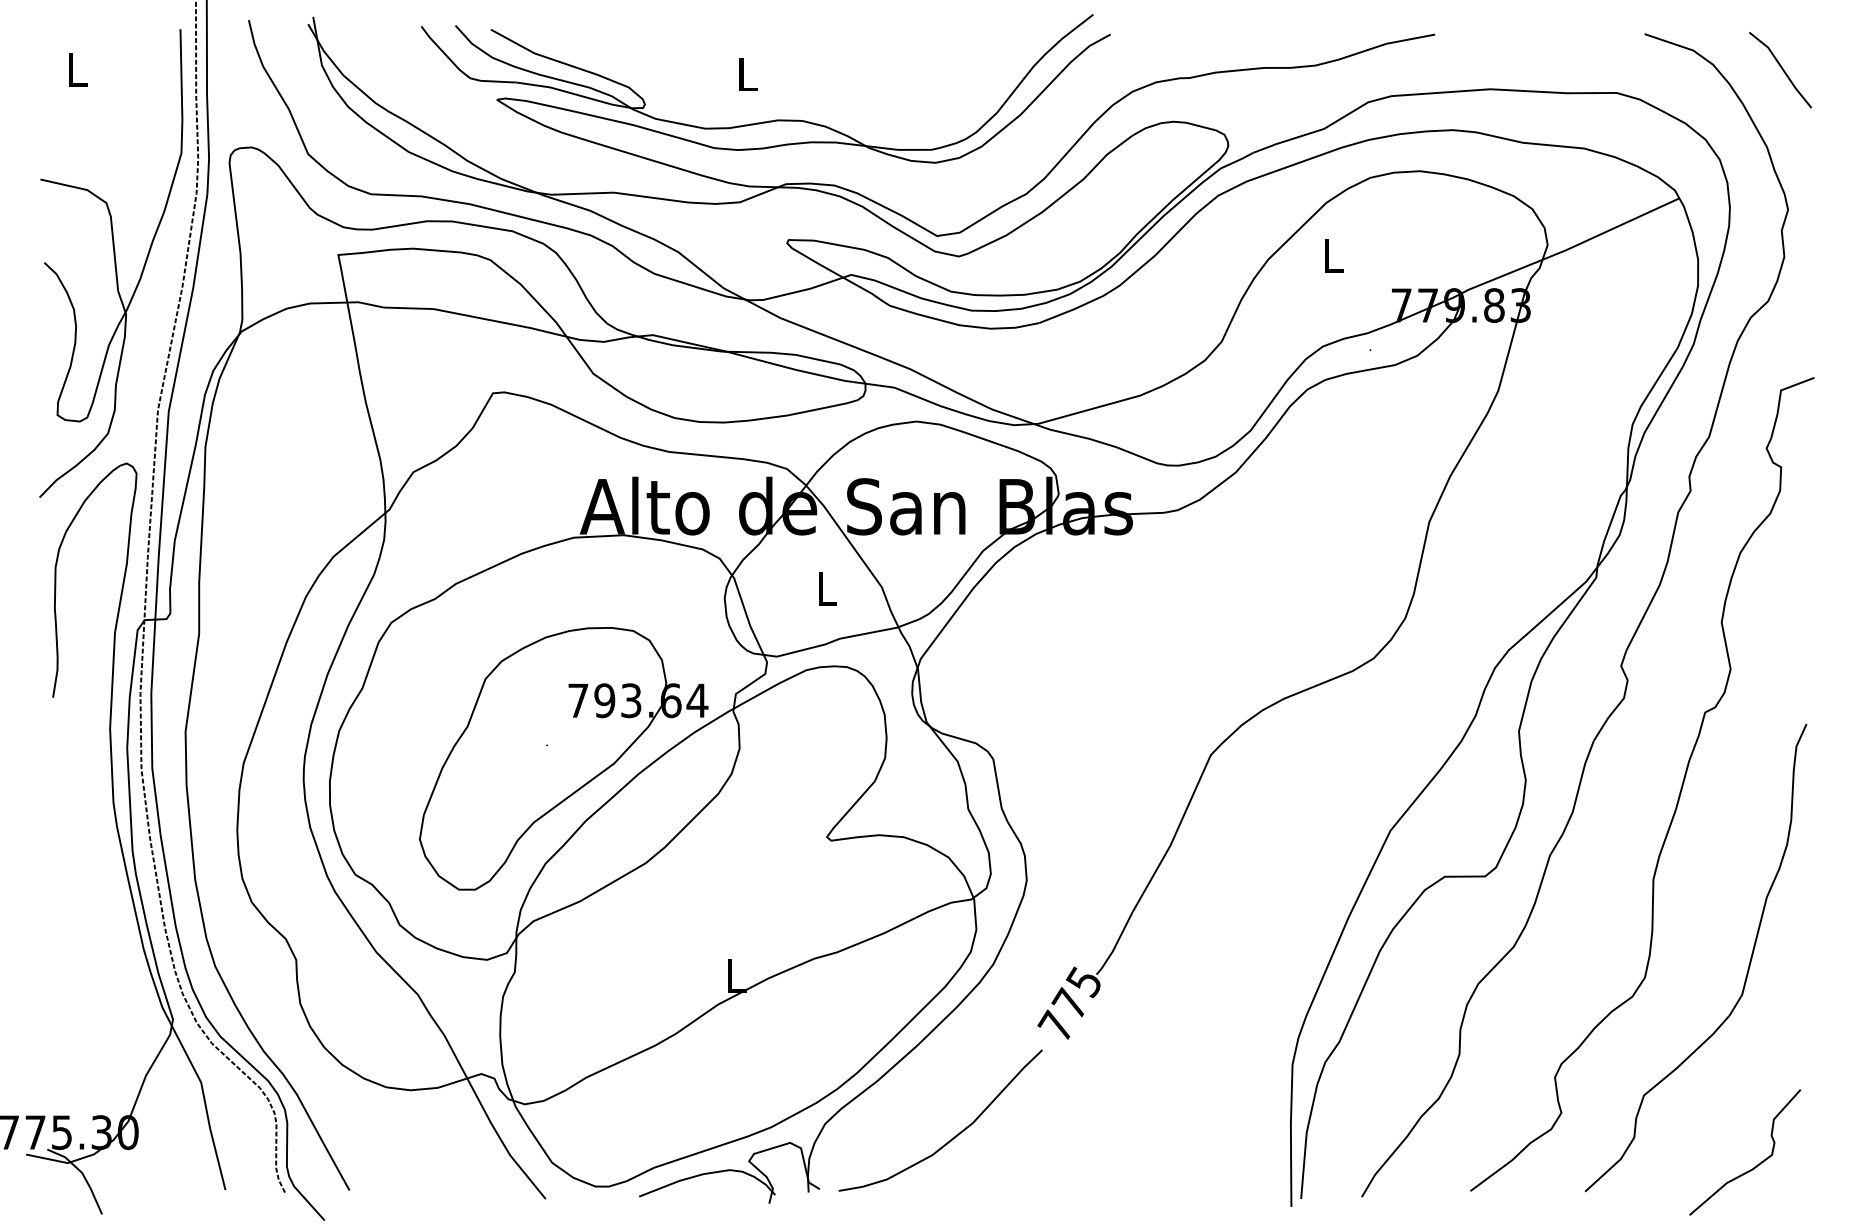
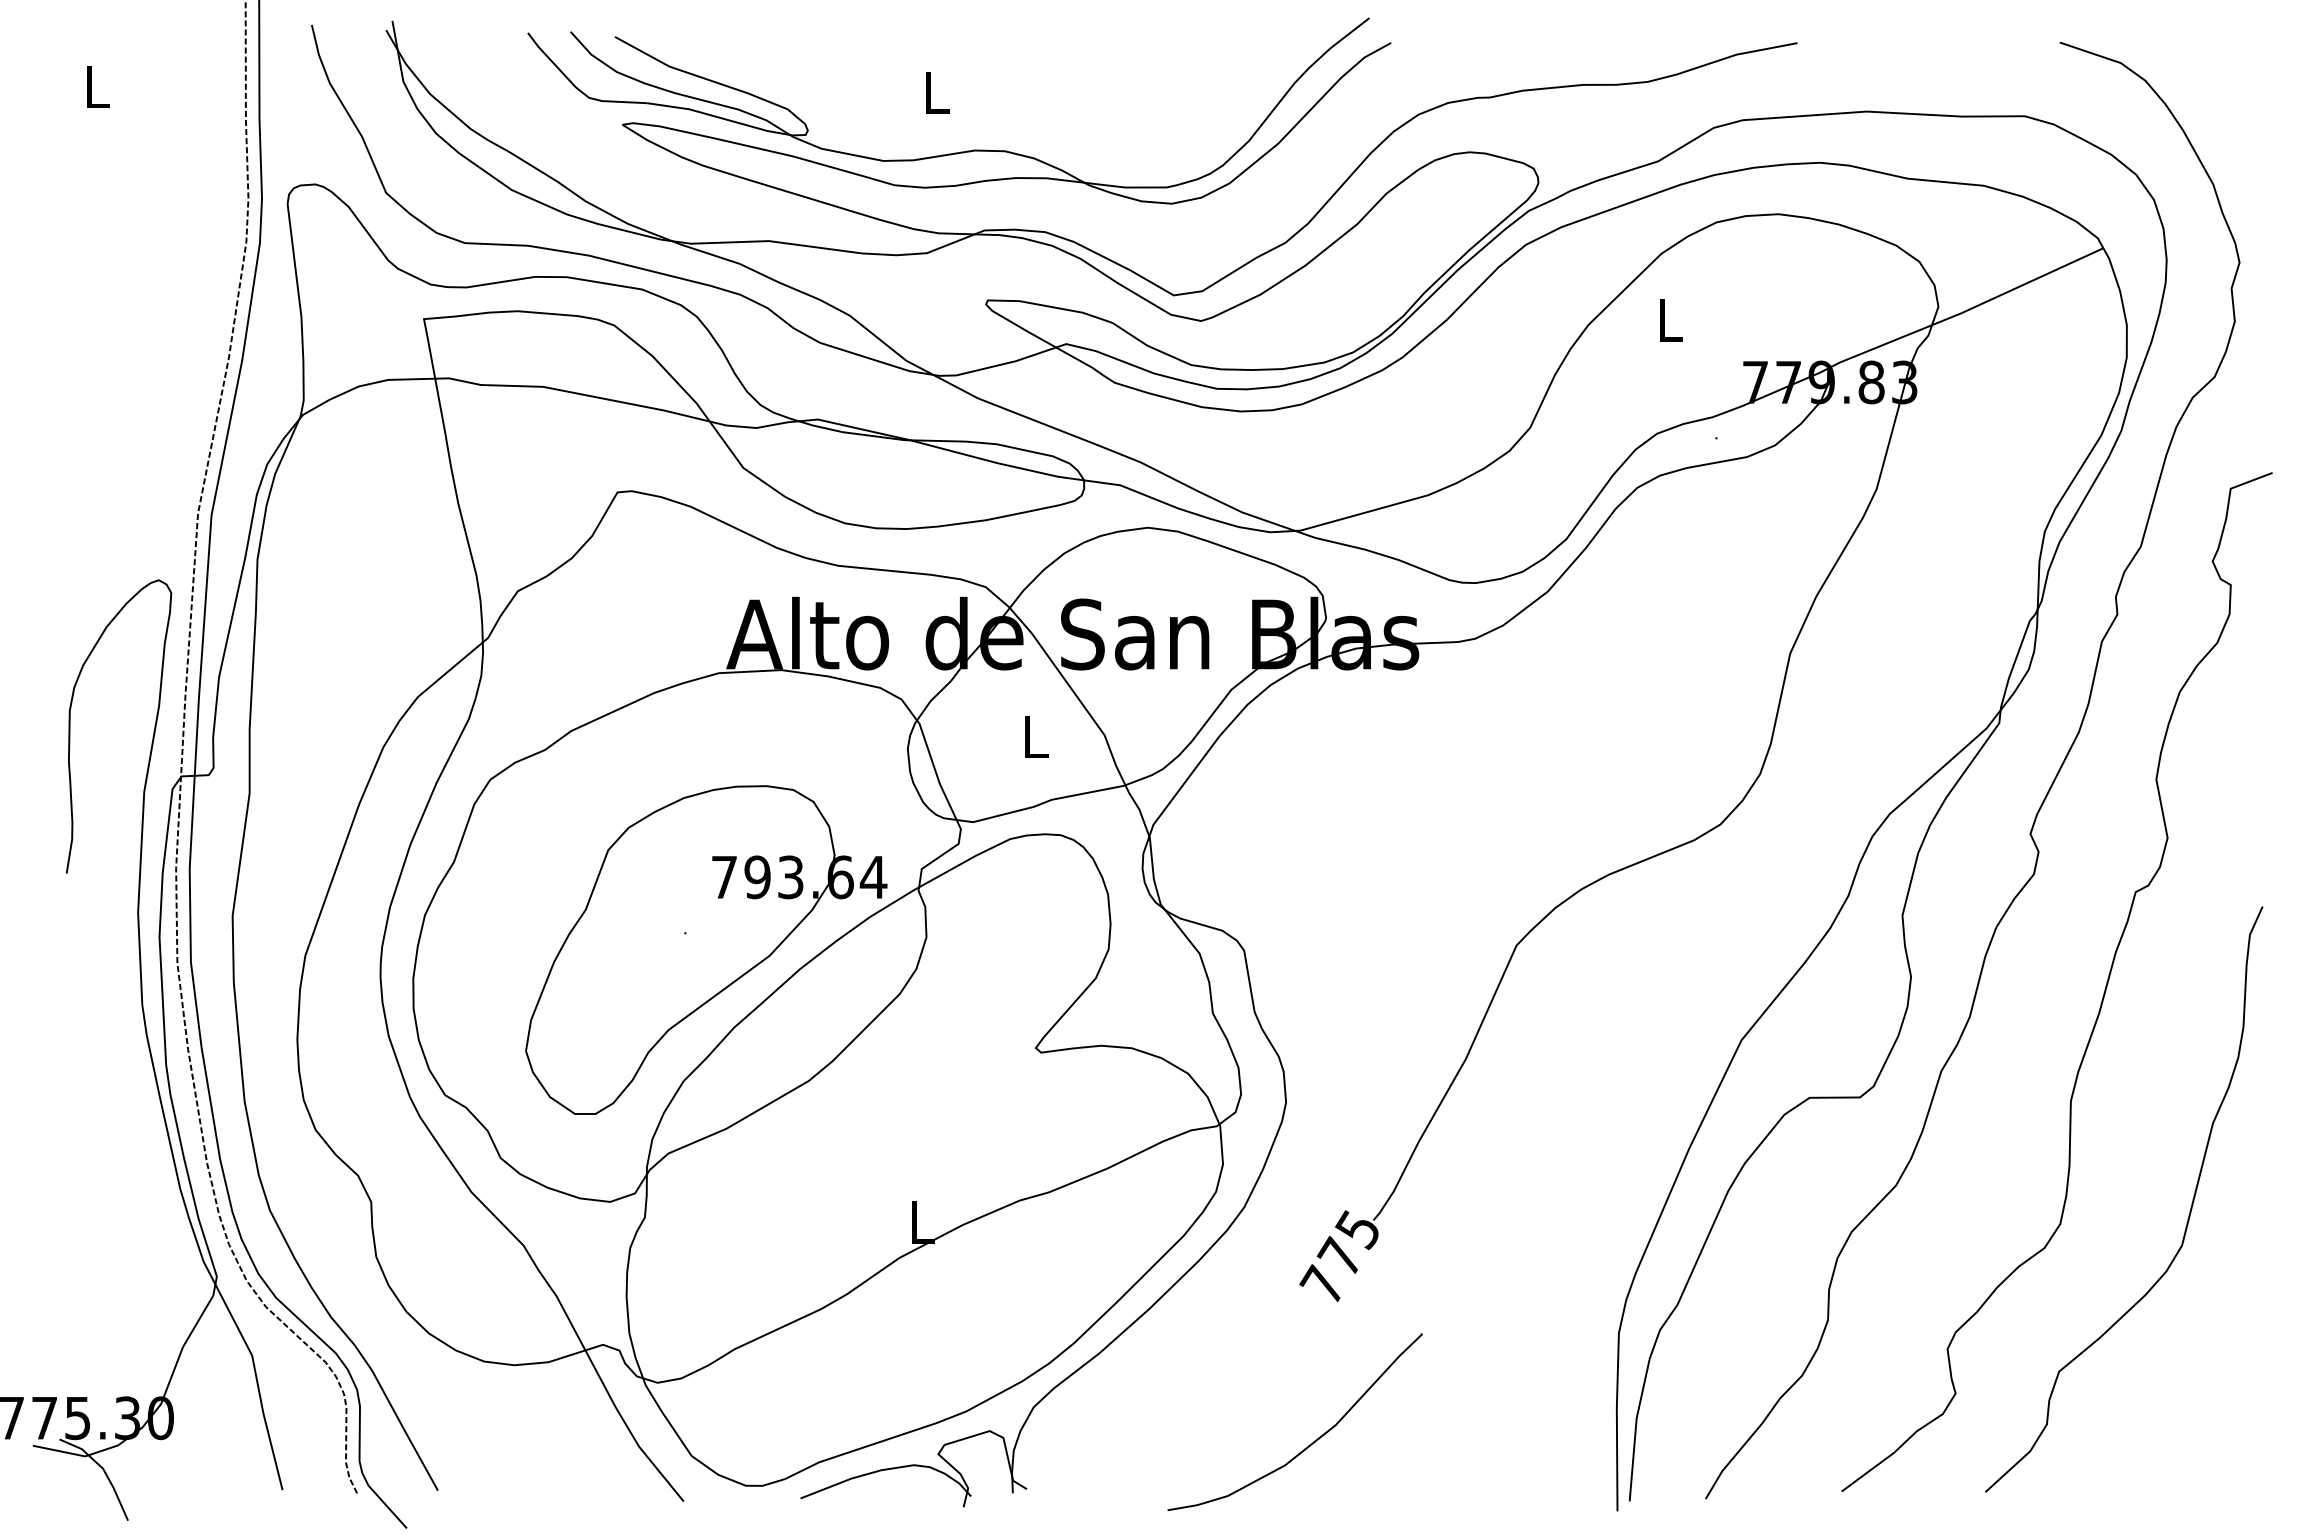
line: (1781, 69) -> (2231, 86), removed
part: (111, 263) -> (139, 329), removed
curve: (952, 1138) -> (1309, 1444), moved
curve: (1756, 1165) -> (2199, 1459), removed

